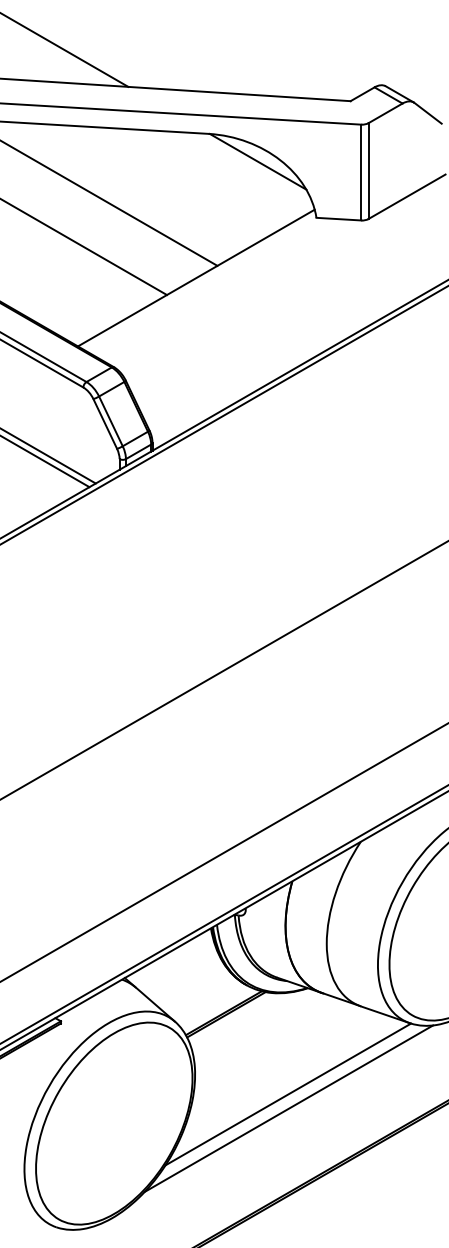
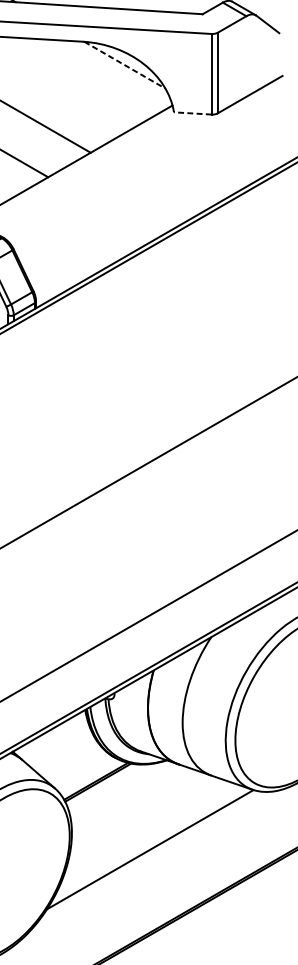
line: (258, 161) -> (125, 64), solid -> dashed
line: (338, 219) -> (192, 113), solid -> dashed
line: (288, 1108) -> (150, 861), removed

